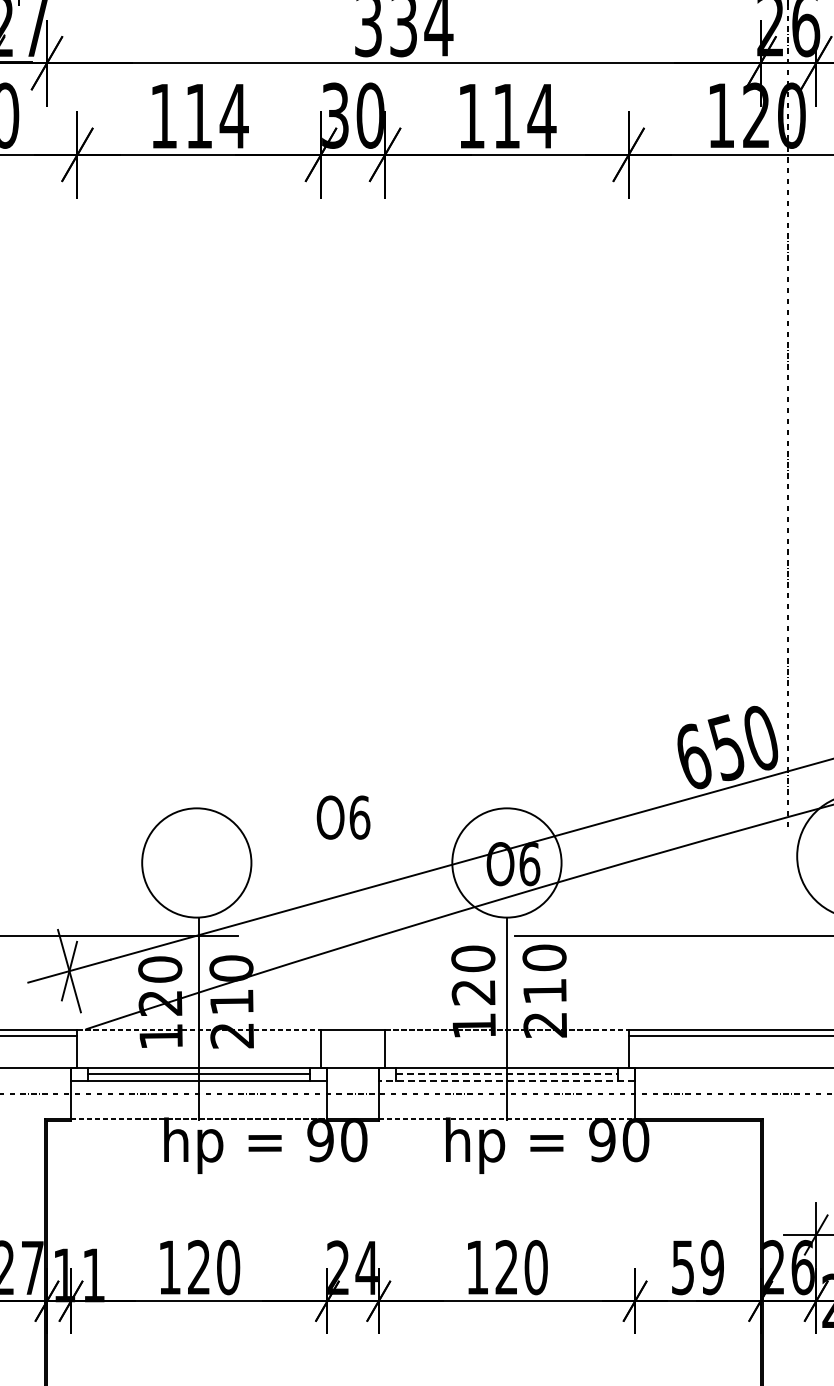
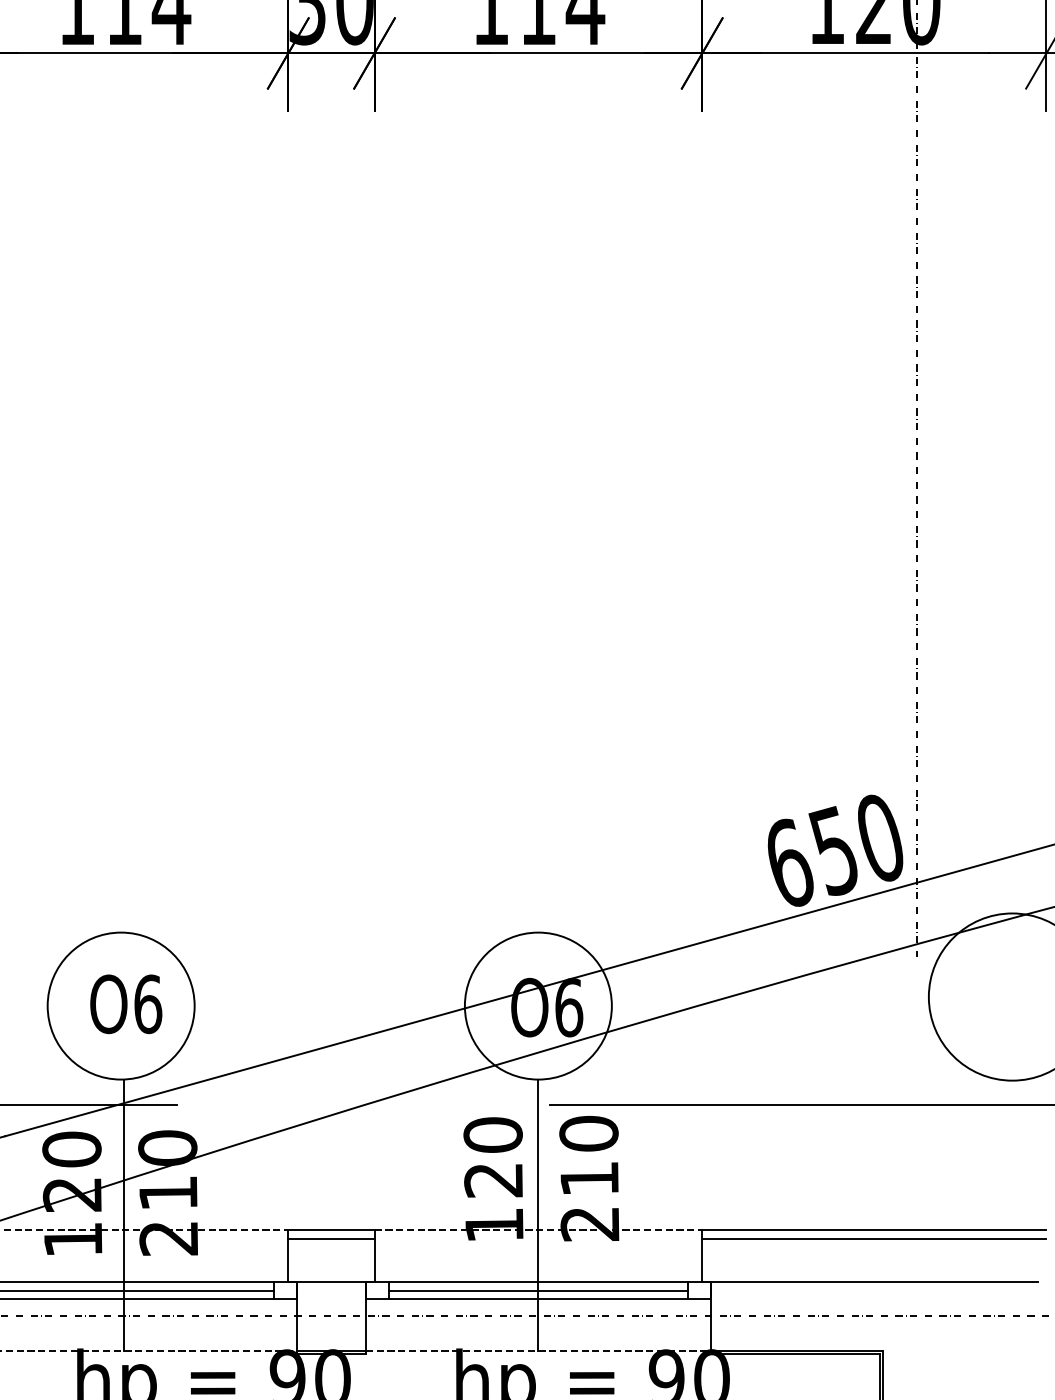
text: (343, 817) -> (126, 1004), moved
line: (353, 1035) -> (331, 1238), added
line: (507, 1074) -> (539, 1290), dashed -> solid
line: (506, 1080) -> (537, 1298), dashed -> solid

